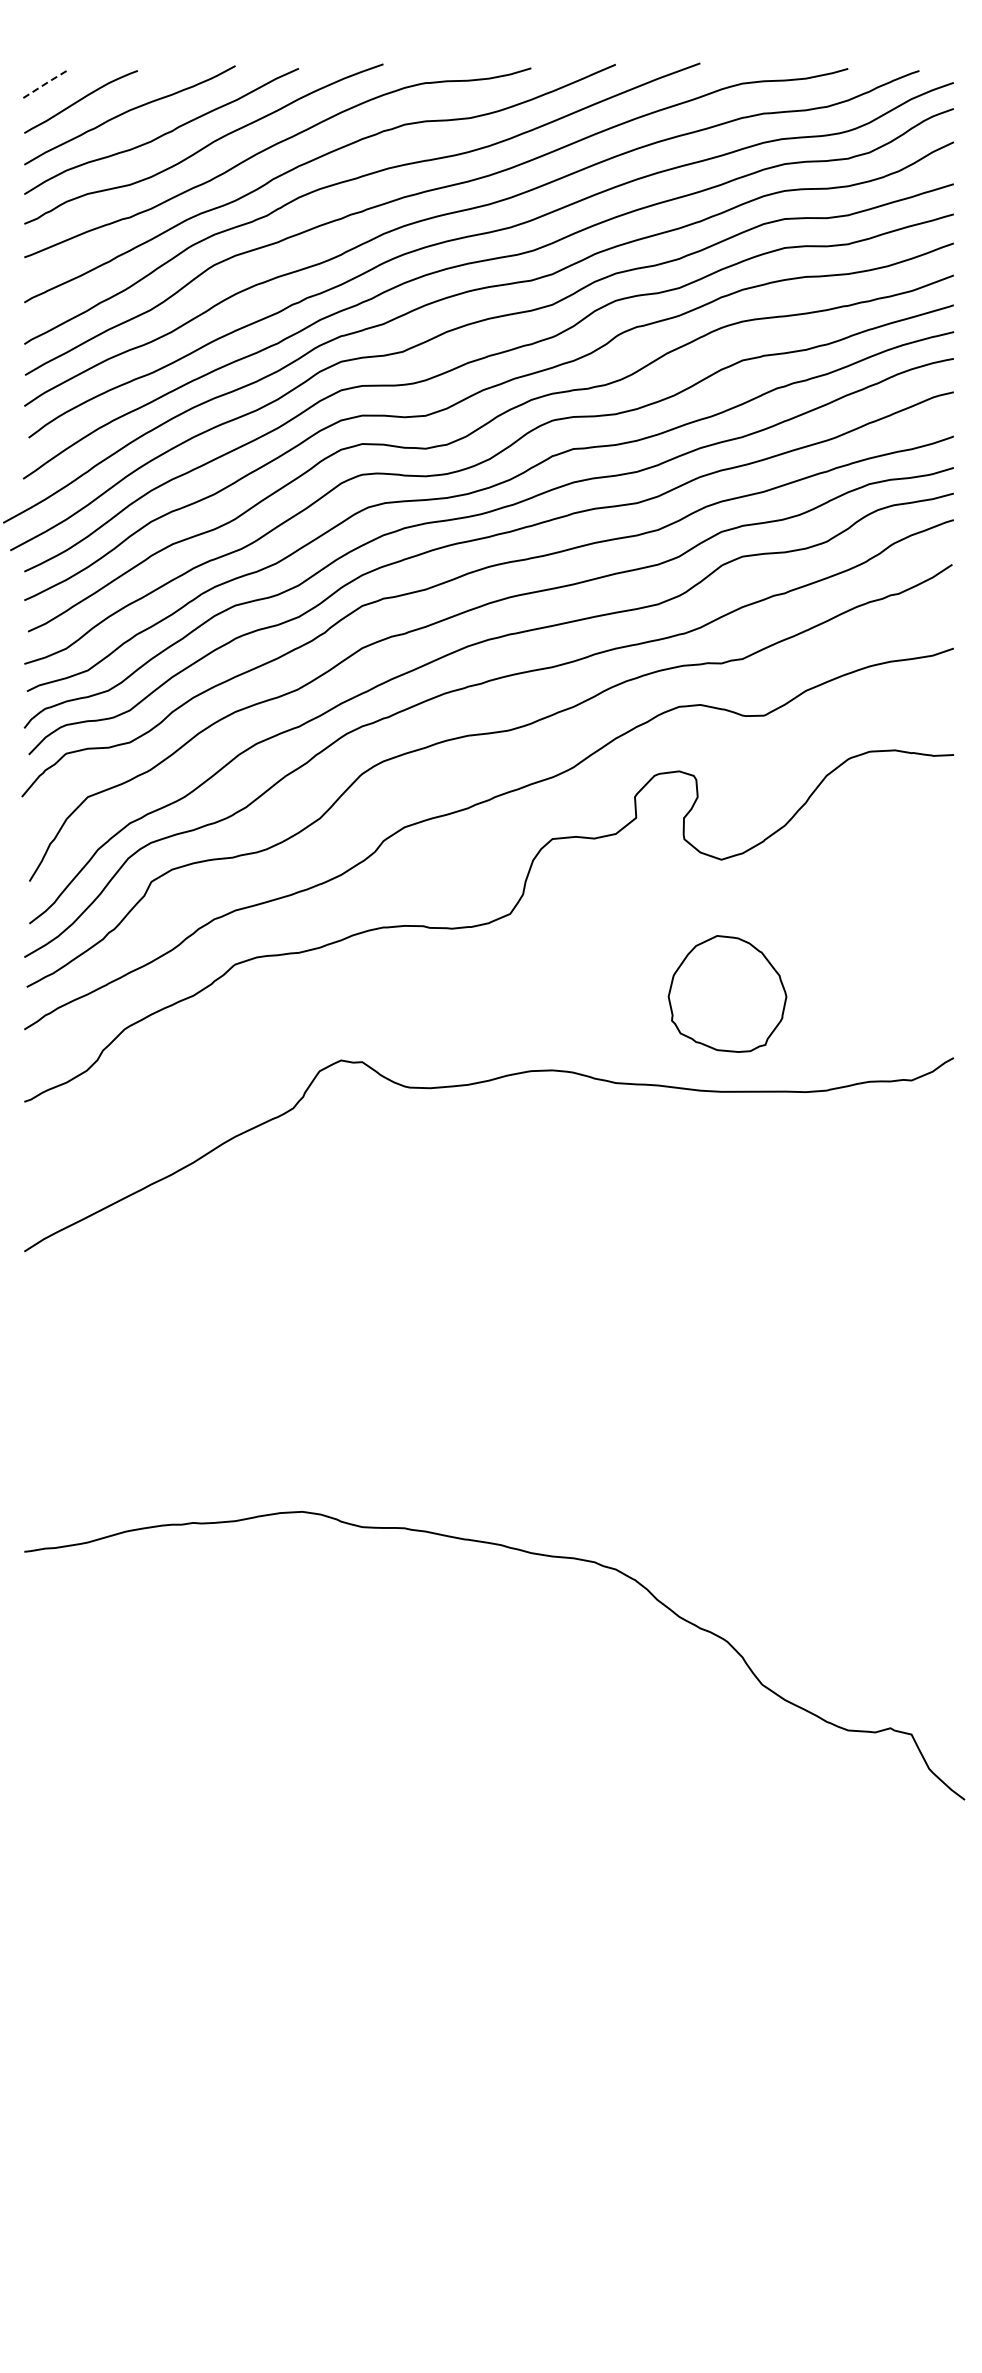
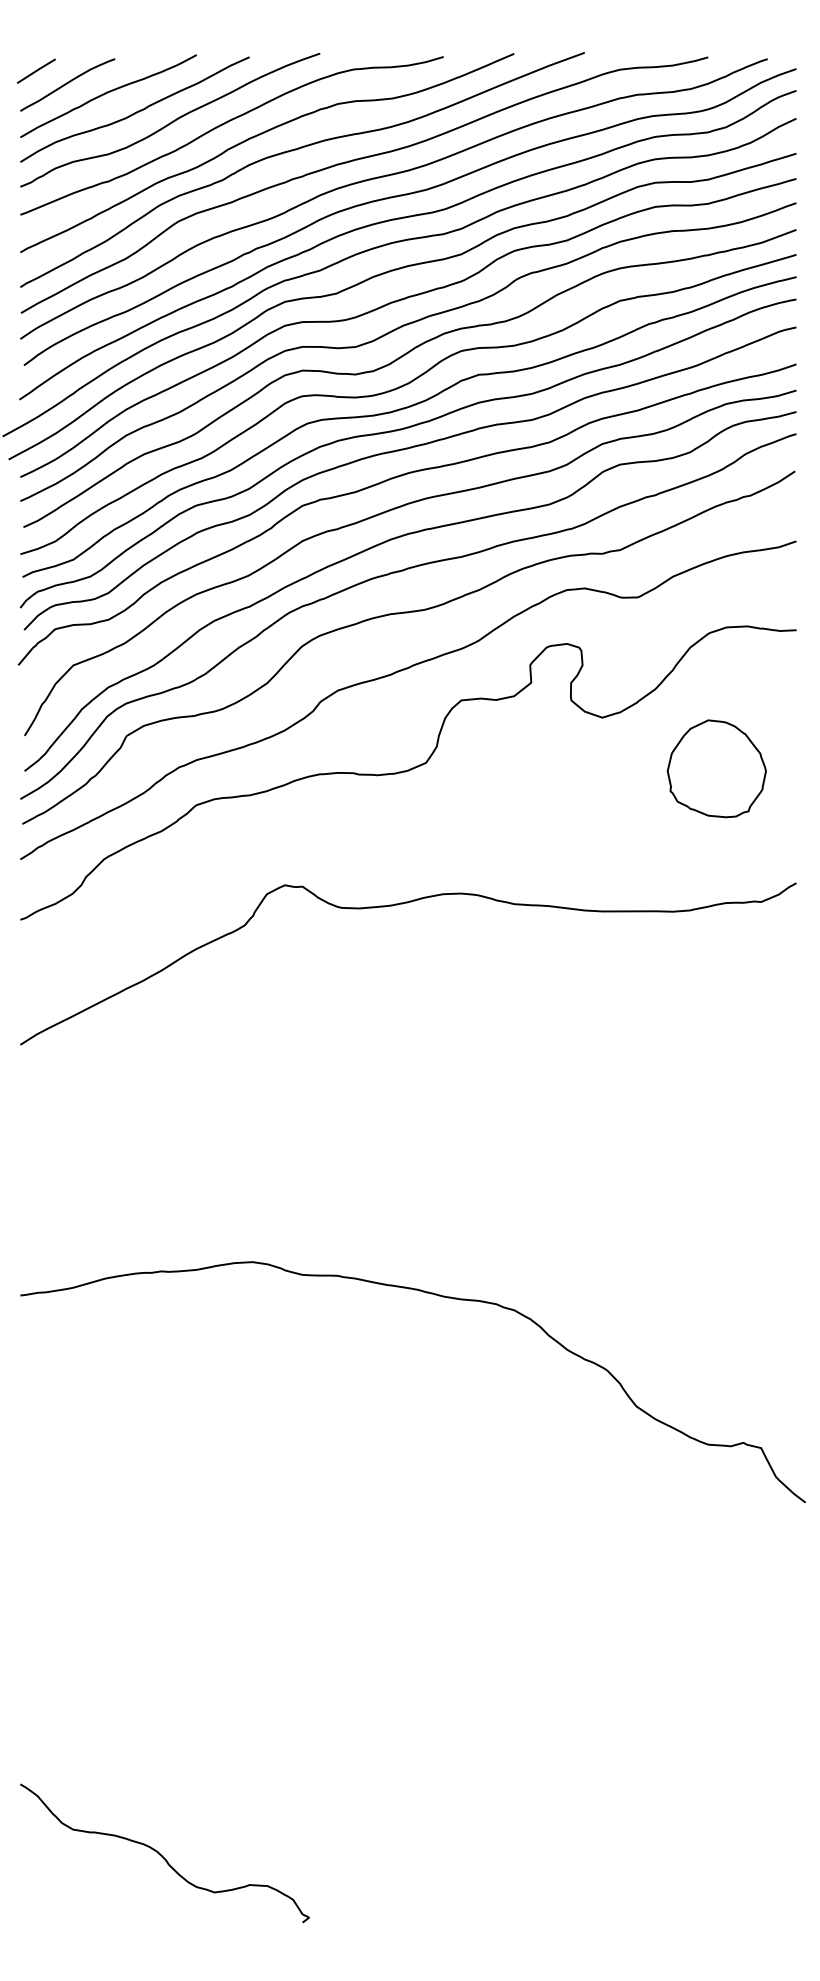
line: (43, 85) -> (36, 71), dashed -> solid
part: (727, 993) -> (716, 768), moved
curve: (194, 2222) -> (162, 1855), added

